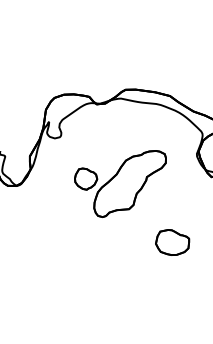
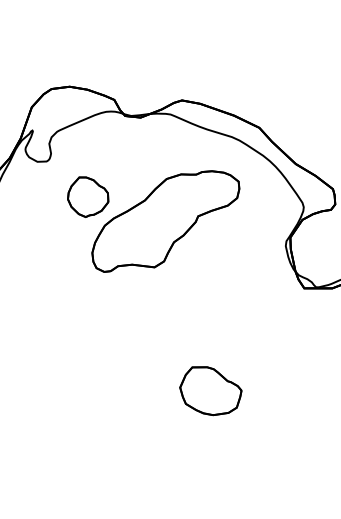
part: (120, 183) -> (148, 218), moved

